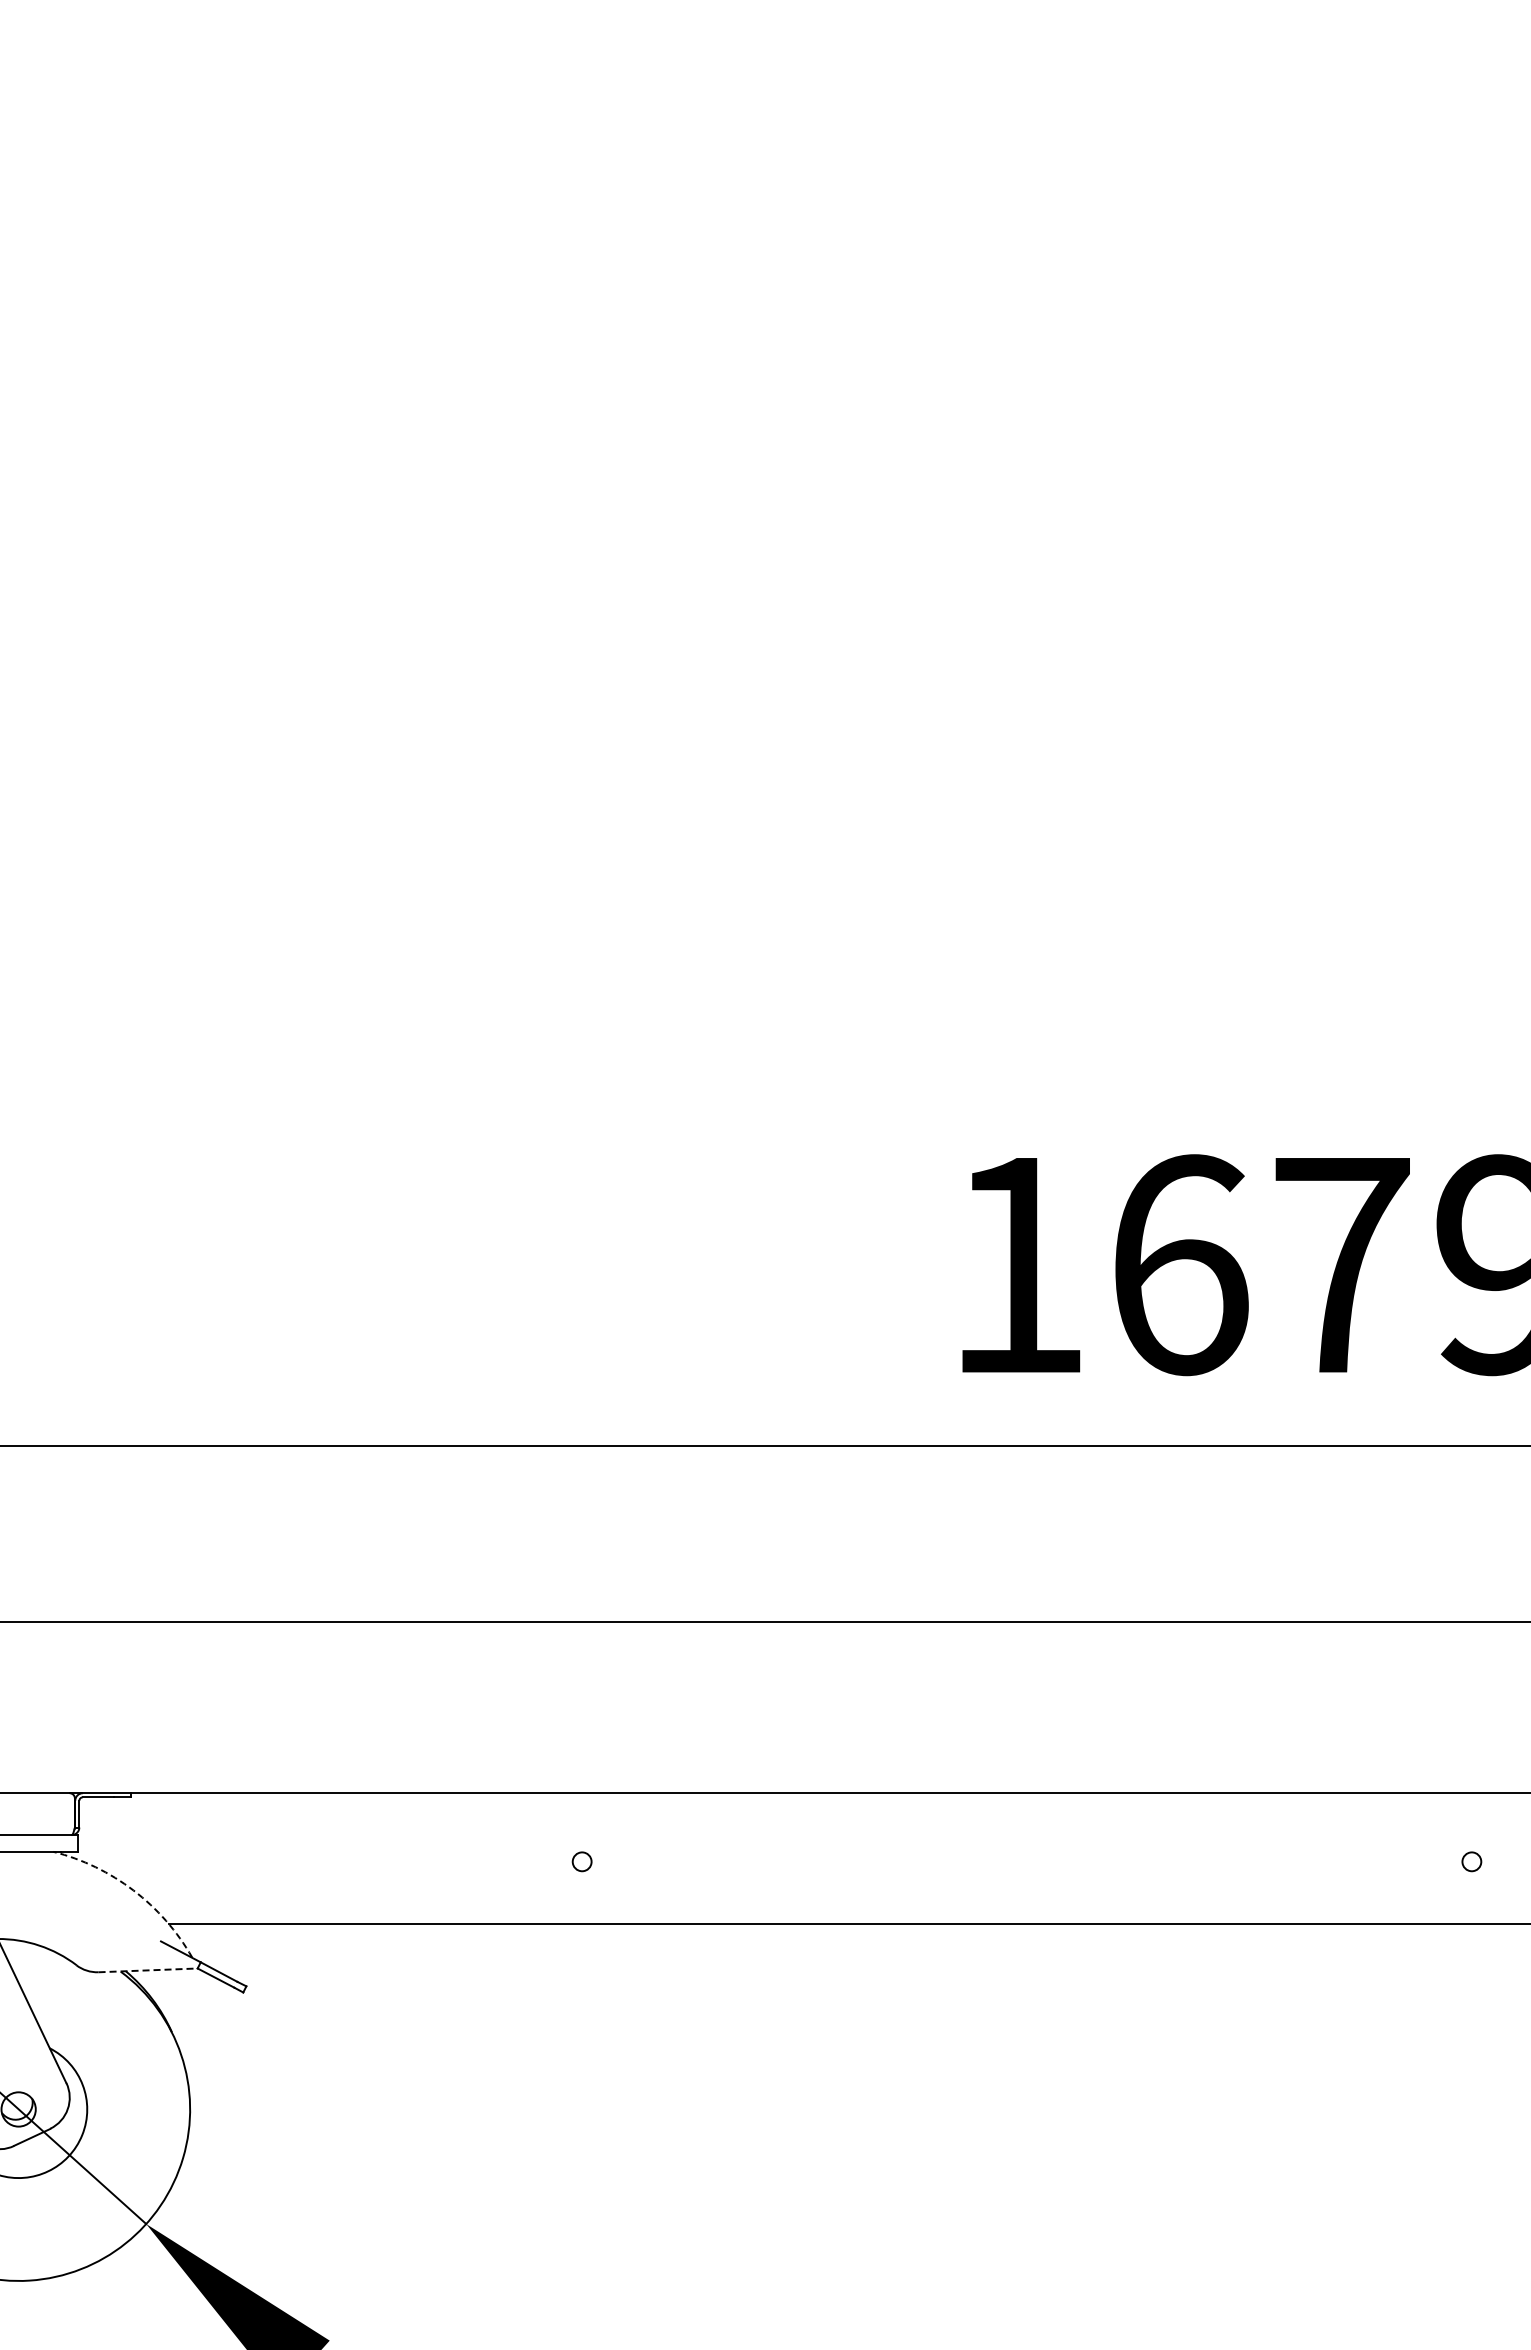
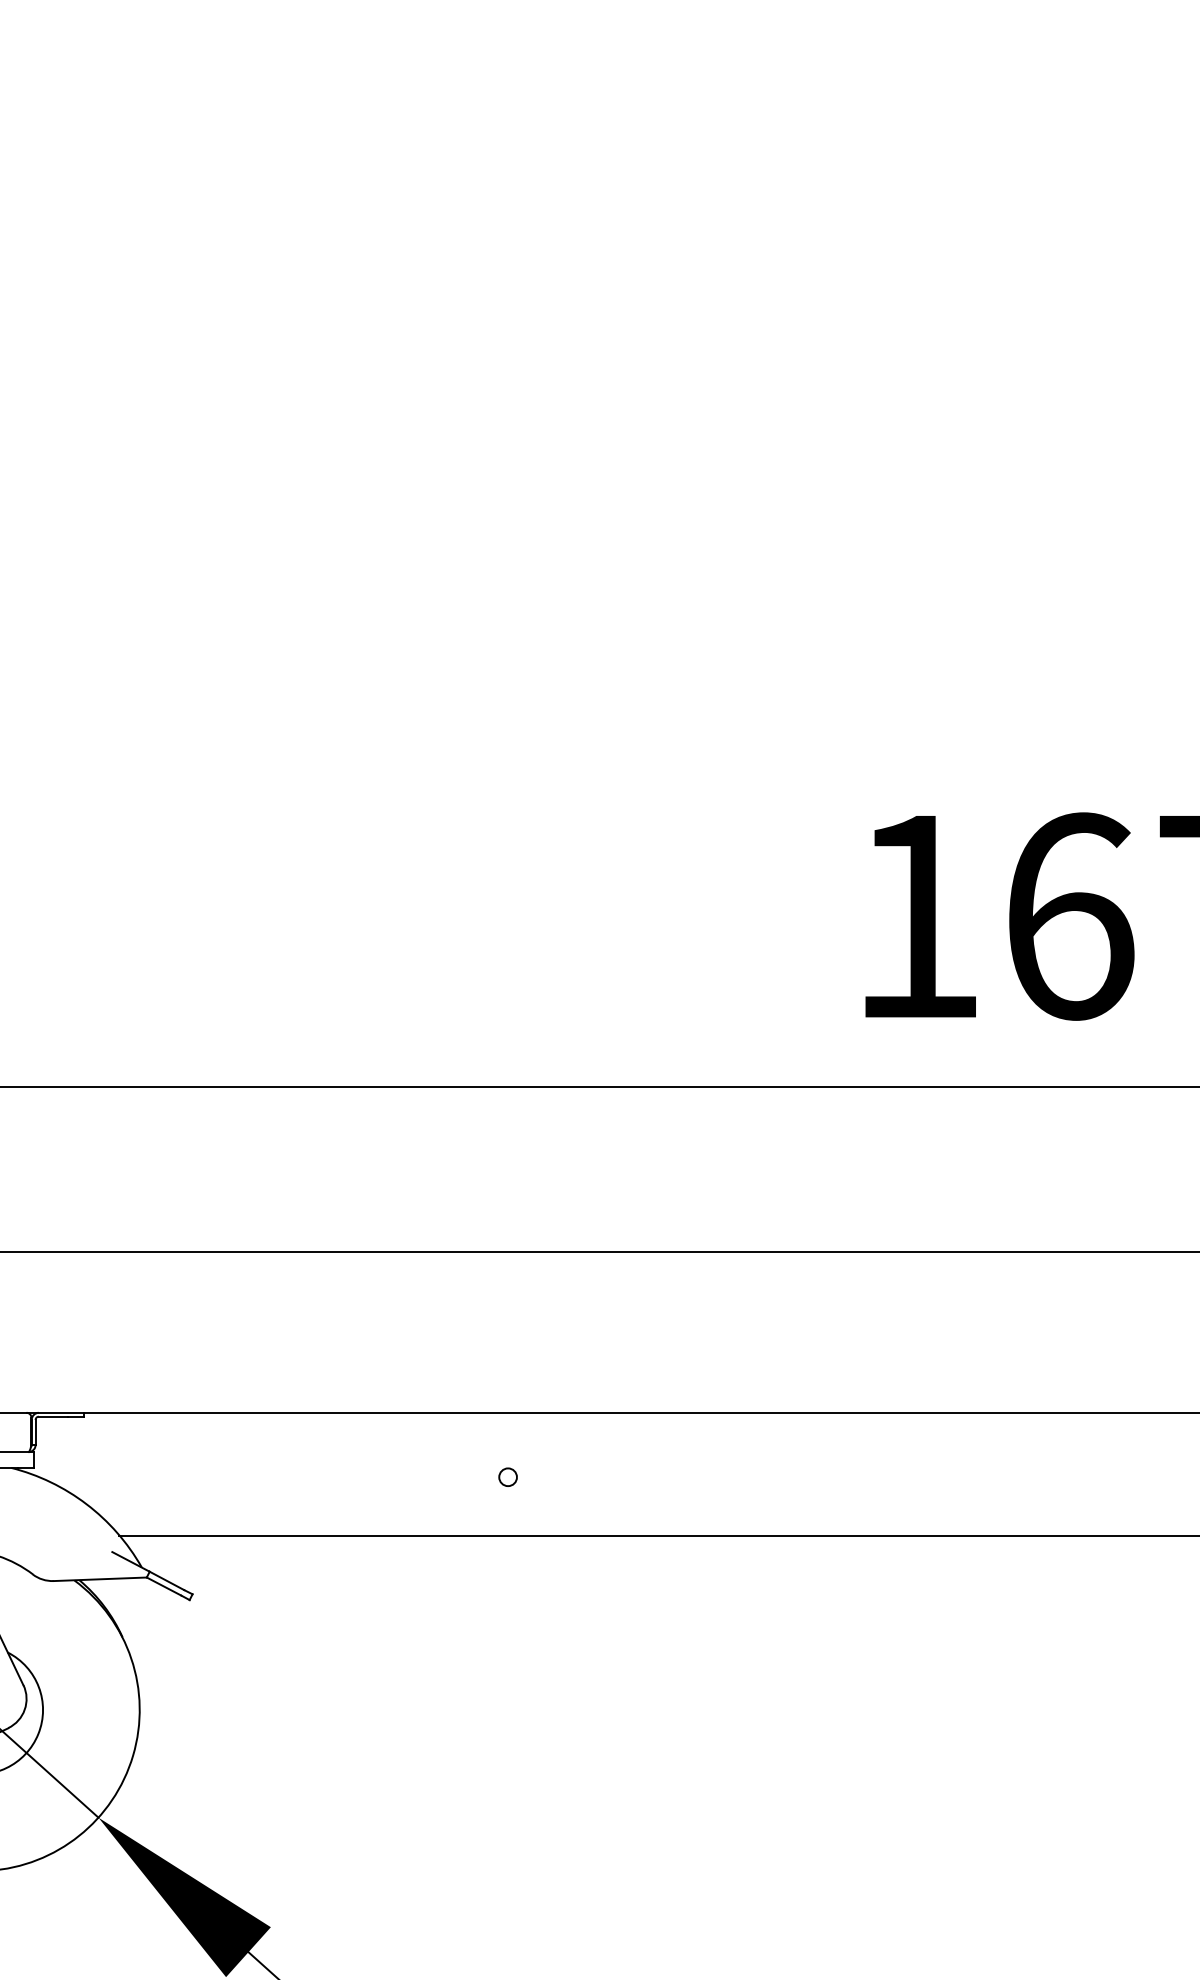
arc: (133, 1890) -> (86, 1504), dashed -> solid
line: (148, 1970) -> (100, 1579), dashed -> solid

